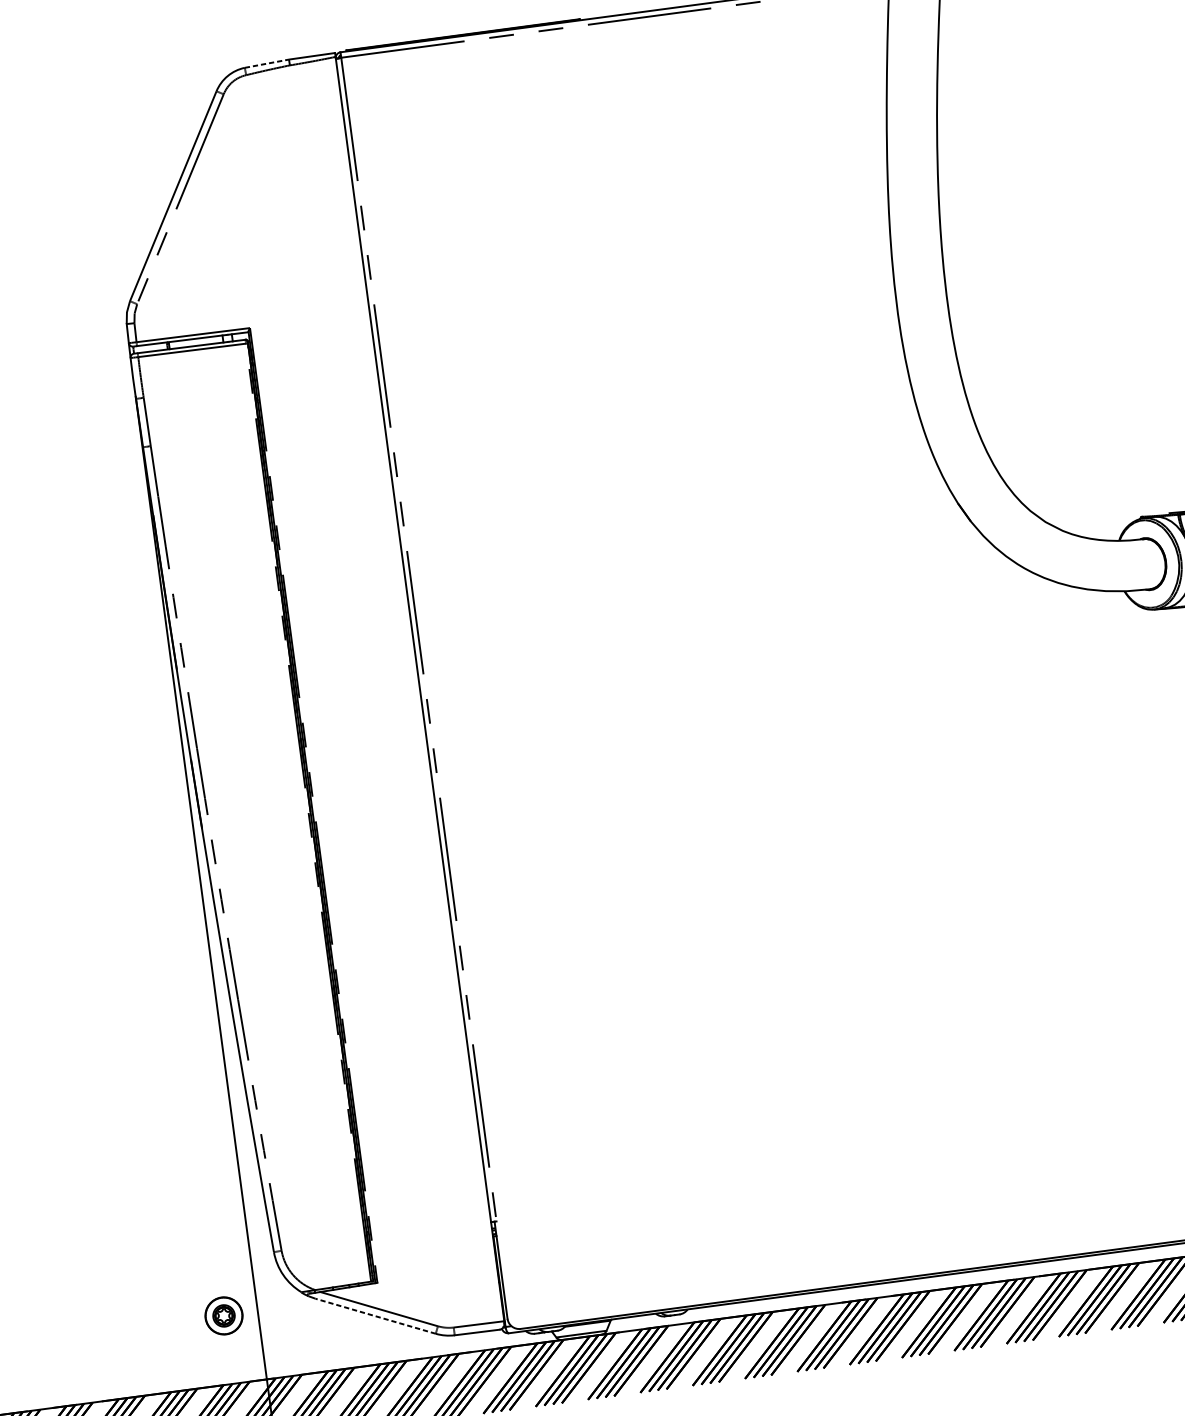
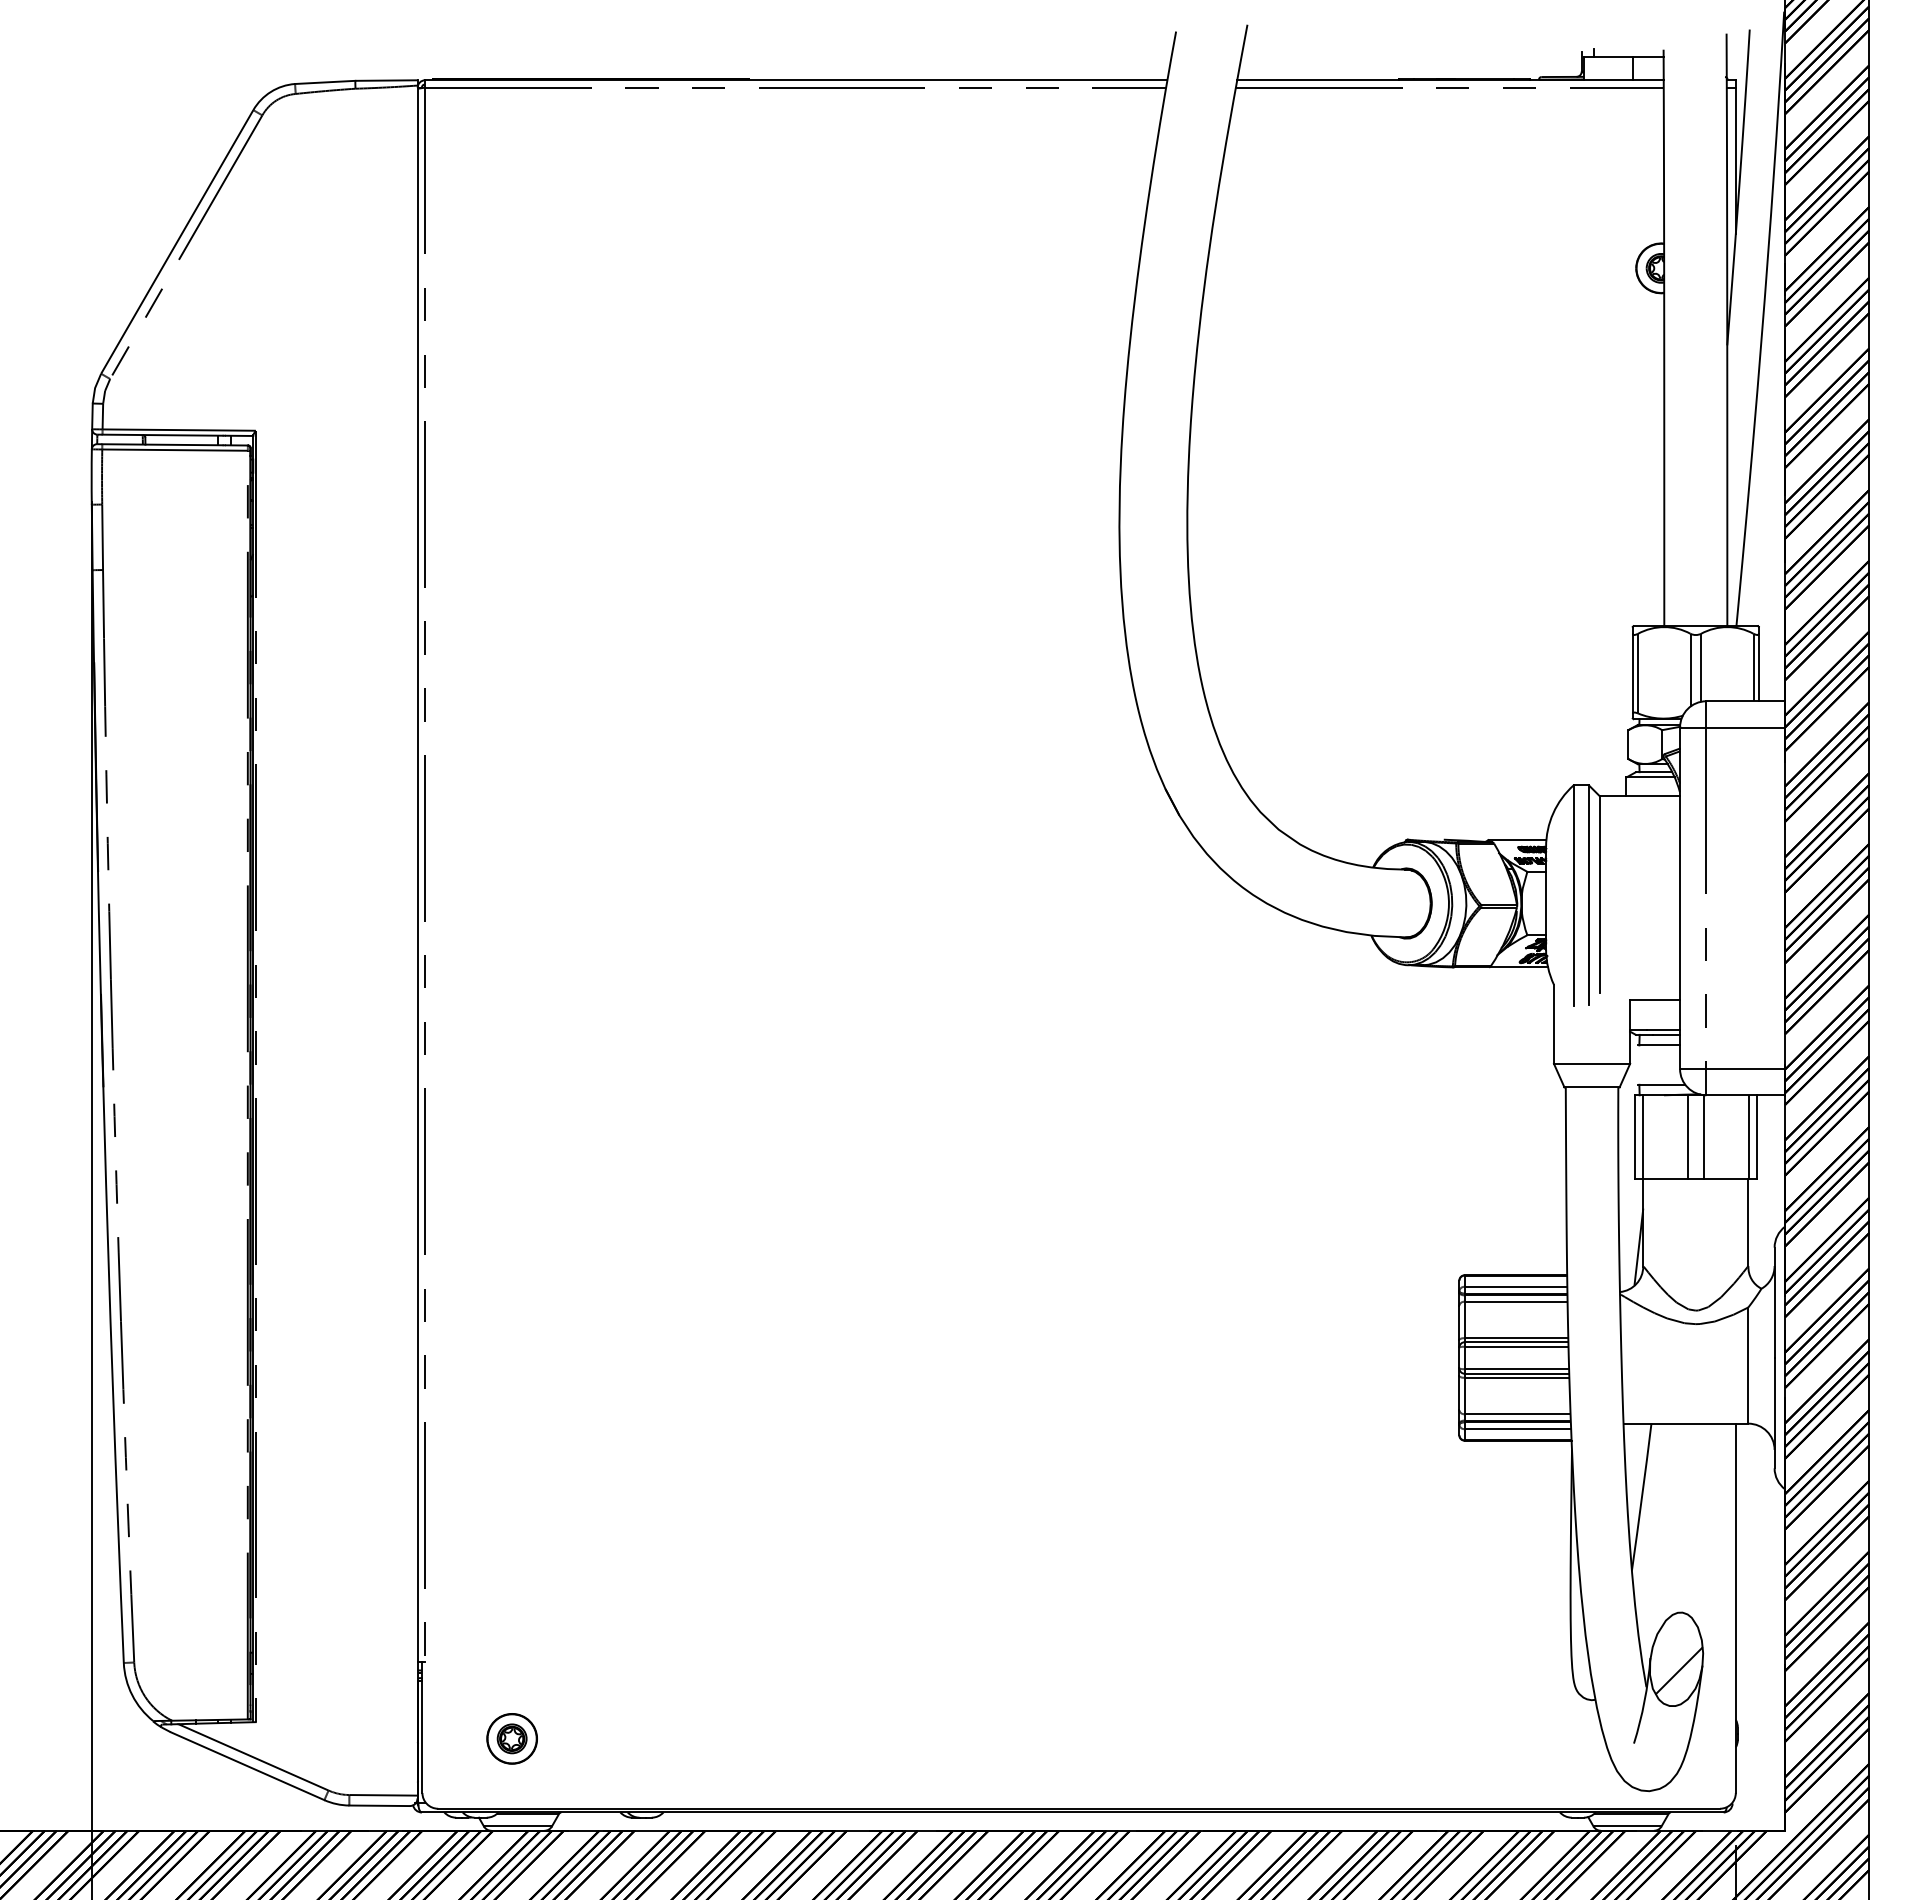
line: (267, 63) -> (325, 82), dashed -> solid
part: (223, 1315) -> (511, 1738), moved
line: (375, 1316) -> (247, 1766), dashed -> solid

